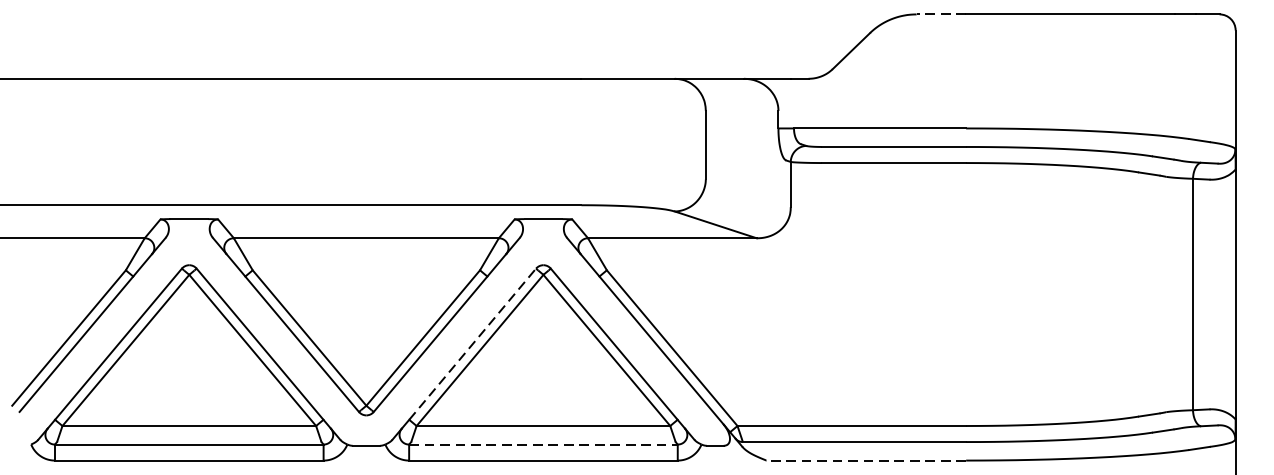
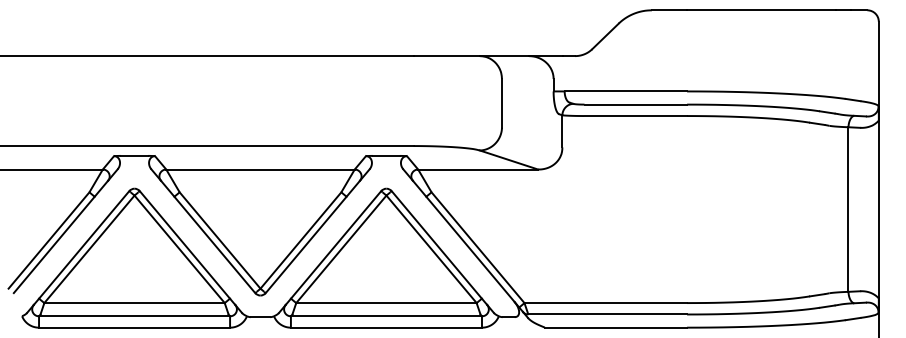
line: (941, 14) -> (669, 10), dashed -> solid
line: (473, 343) -> (336, 244), dashed -> solid
line: (543, 444) -> (386, 316), dashed -> solid
line: (866, 460) -> (616, 327), dashed -> solid

